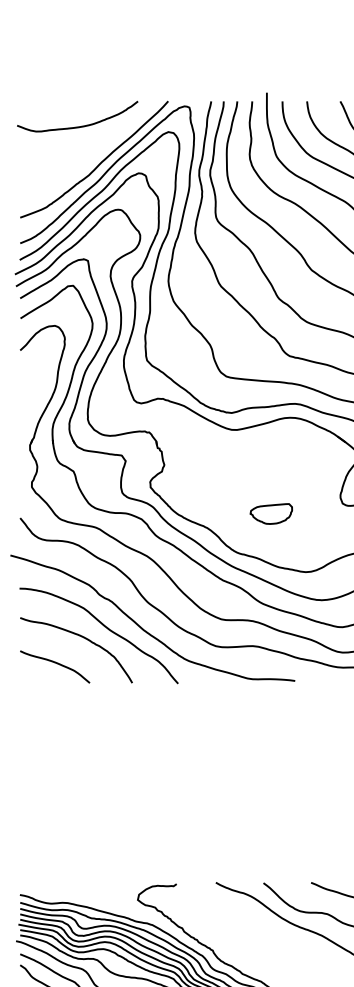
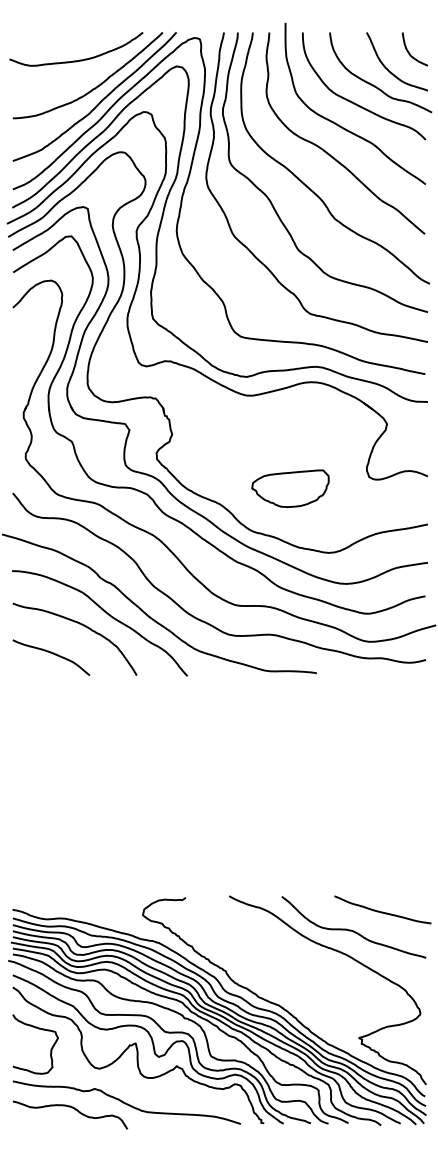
curve: (94, 151) -> (94, 87), added
part: (271, 513) -> (290, 488), size x1.67

